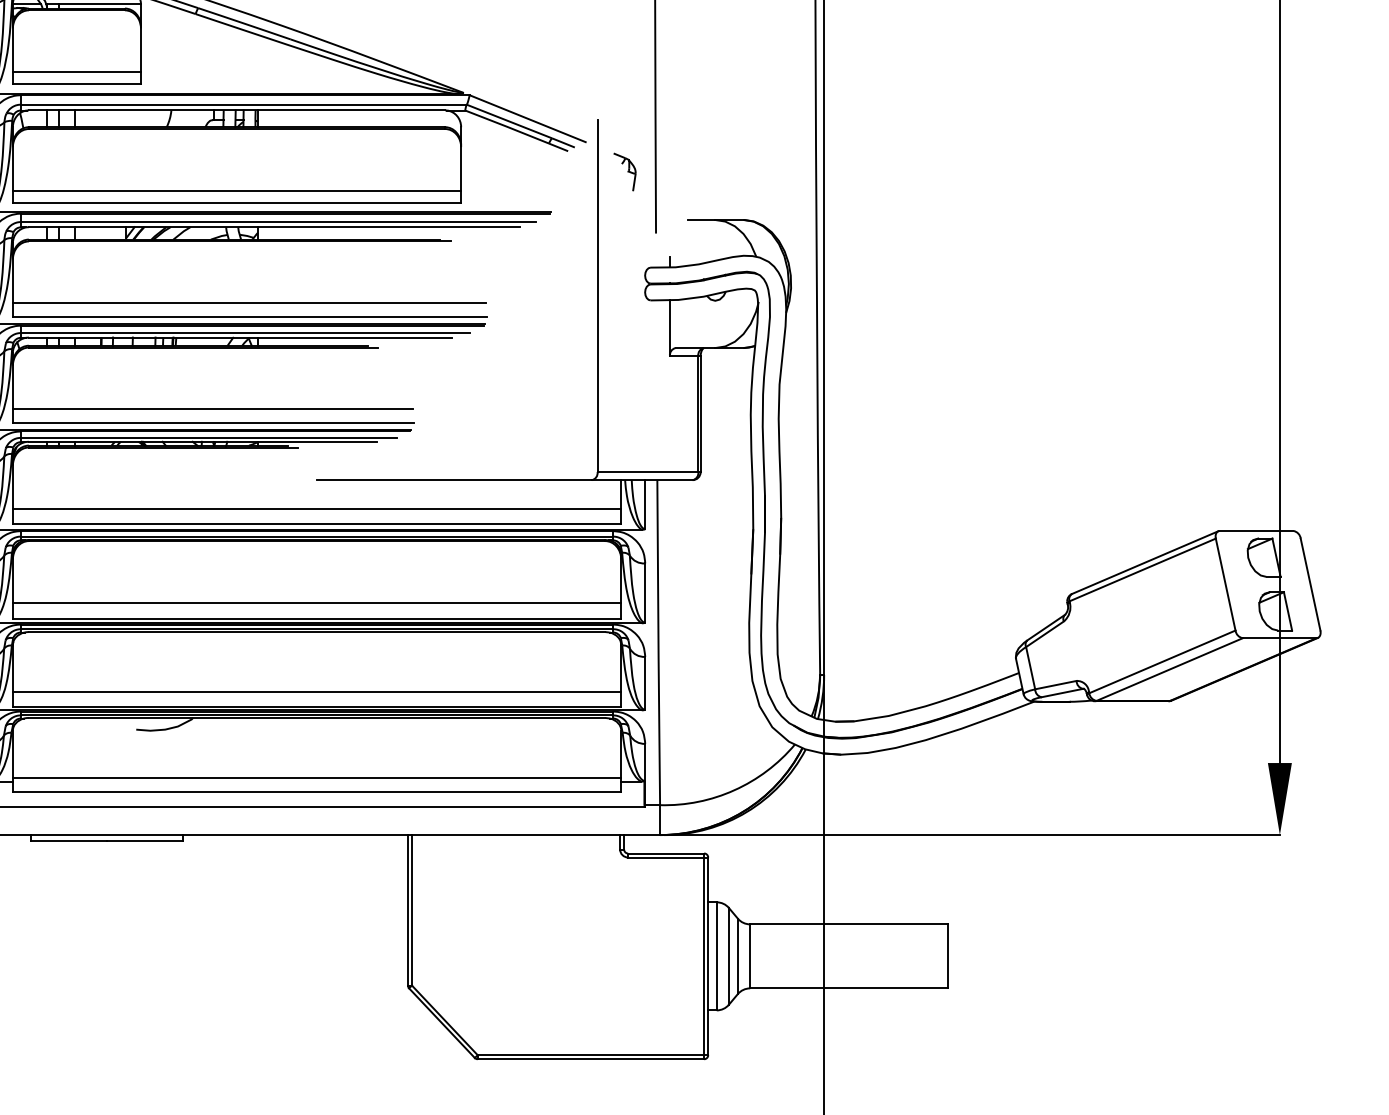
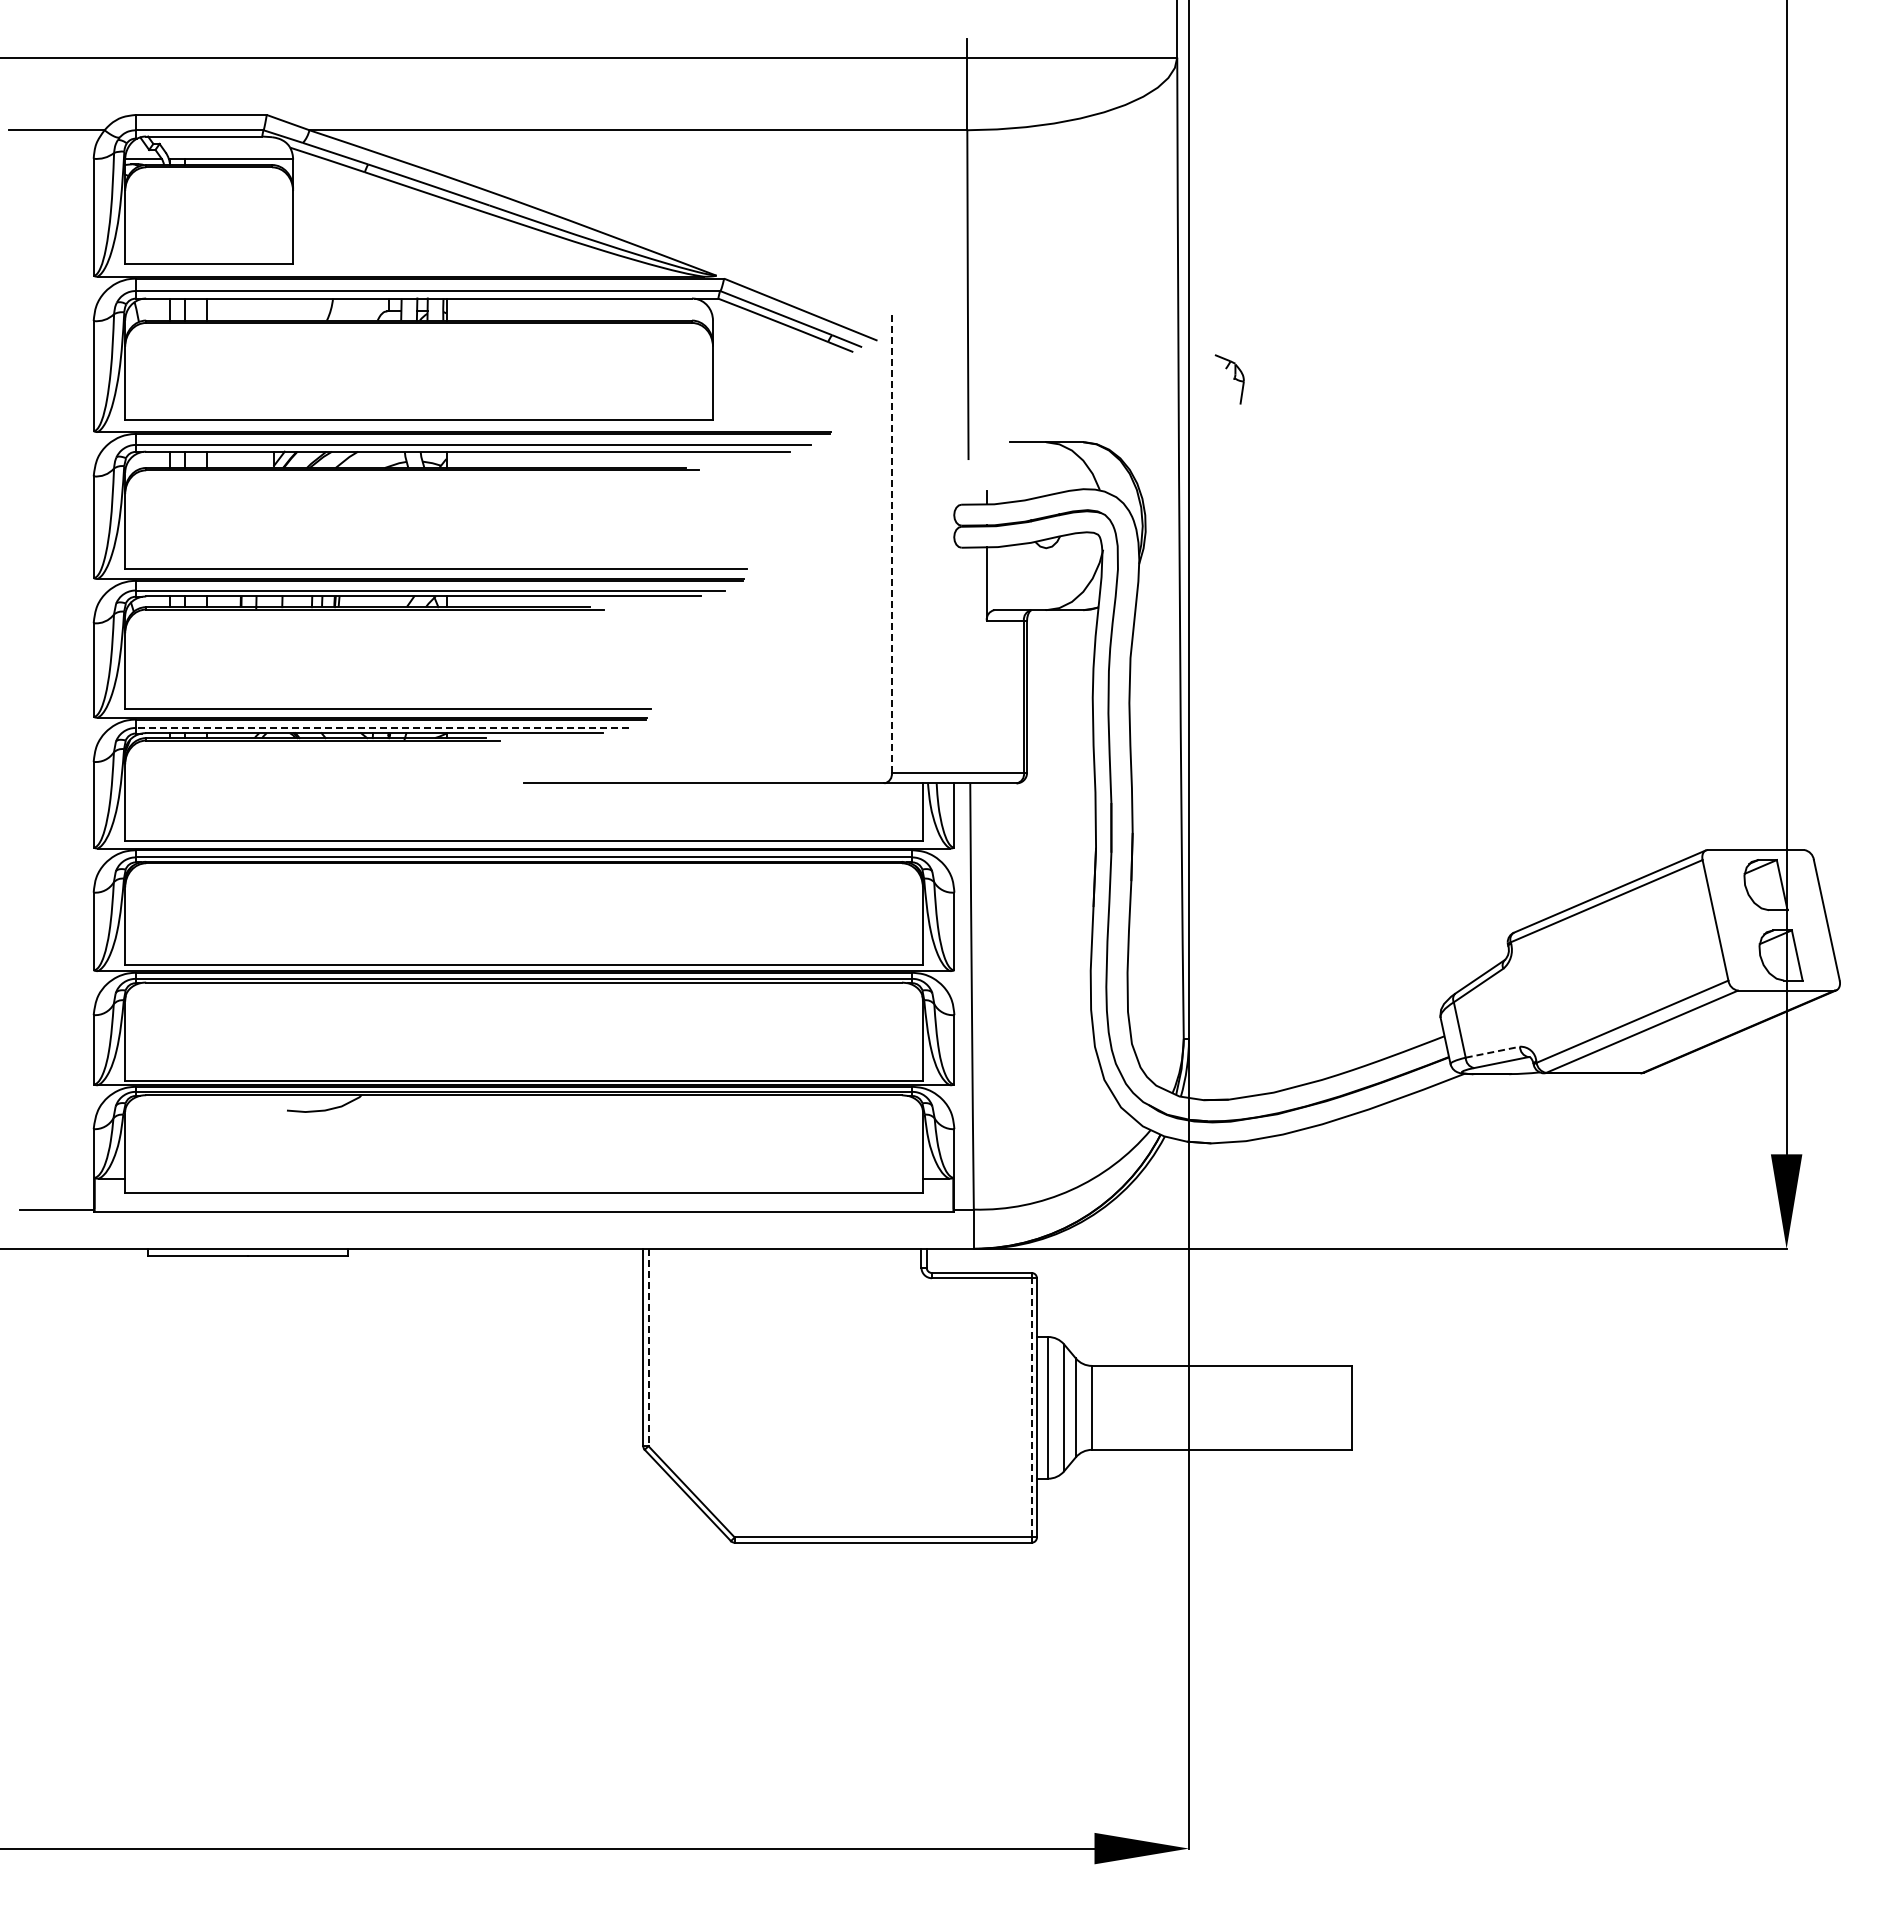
line: (77, 72) -> (209, 248), removed
part: (624, 172) -> (1229, 379), moved
line: (237, 191) -> (419, 404), removed
line: (597, 295) -> (891, 541), solid -> dashed
line: (249, 303) -> (435, 551), removed
line: (212, 409) -> (387, 690), removed
line: (209, 437) -> (382, 727), solid -> dashed
line: (316, 509) -> (523, 821), removed
line: (316, 603) -> (523, 944), removed
line: (1055, 685) -> (1492, 1052), solid -> dashed
line: (316, 691) -> (523, 1060), removed
line: (316, 777) -> (523, 1173), removed
line: (411, 910) -> (648, 1347), solid -> dashed
line: (704, 956) -> (1031, 1407), solid -> dashed

